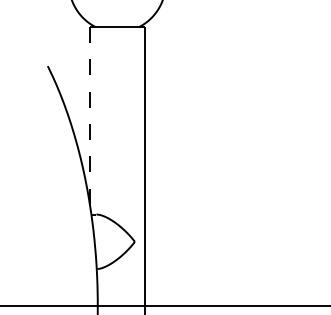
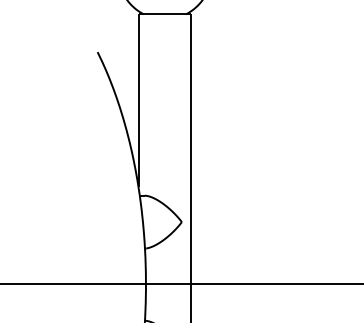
line: (90, 117) -> (138, 101), dashed -> solid

